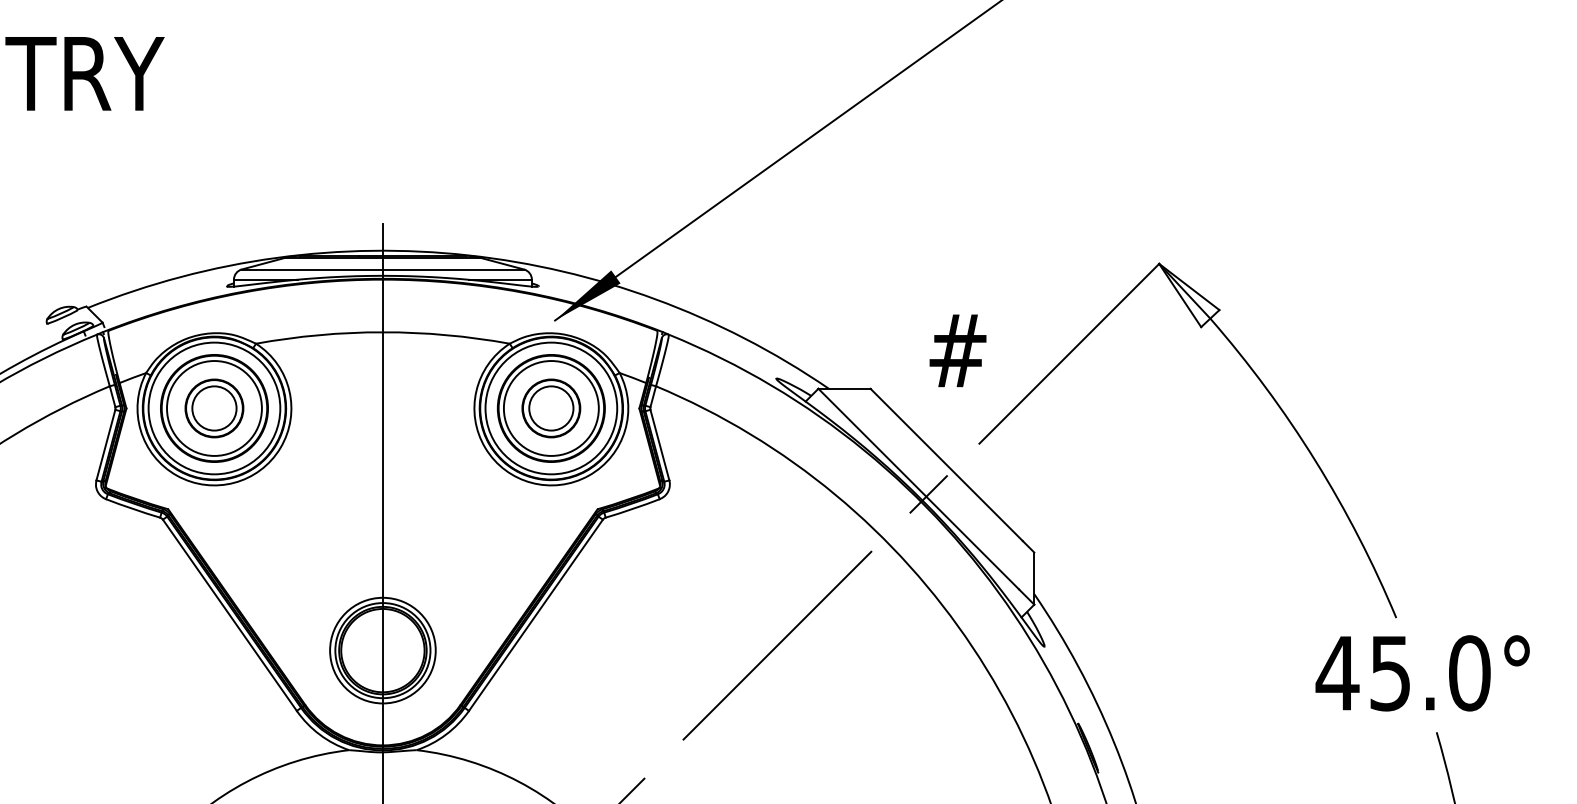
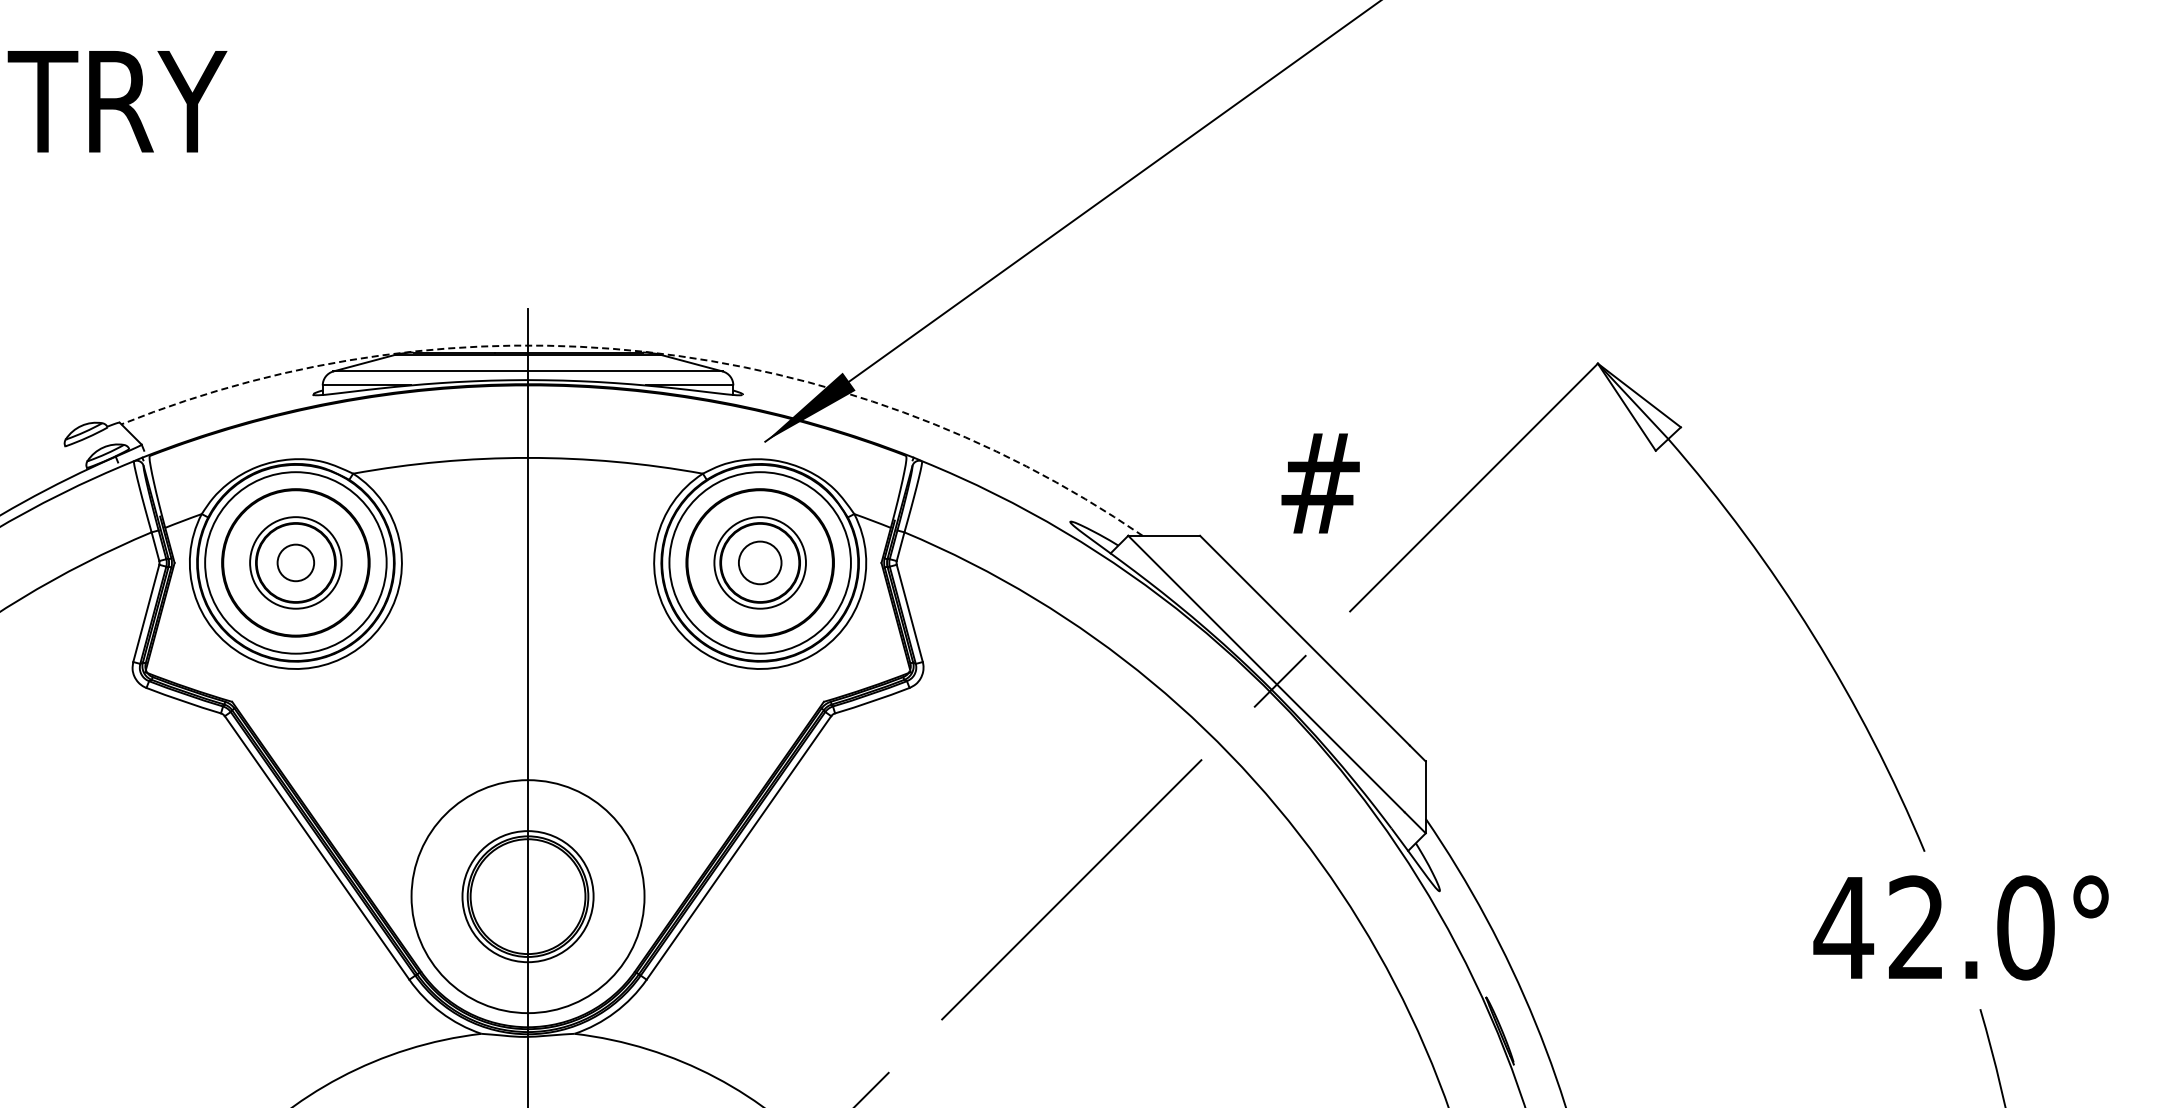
arc: (468, 255) -> (646, 351), solid -> dashed
circle: (214, 408) -> (295, 562), size x0.6
circle: (214, 408) -> (295, 562), size x0.7
circle: (550, 408) -> (759, 562), size x0.7
circle: (550, 408) -> (759, 562), size x0.7
circle: (382, 650) -> (527, 896), size x1.6
text: (1390, 673) -> (1916, 927), 45.0° -> 42.0°

